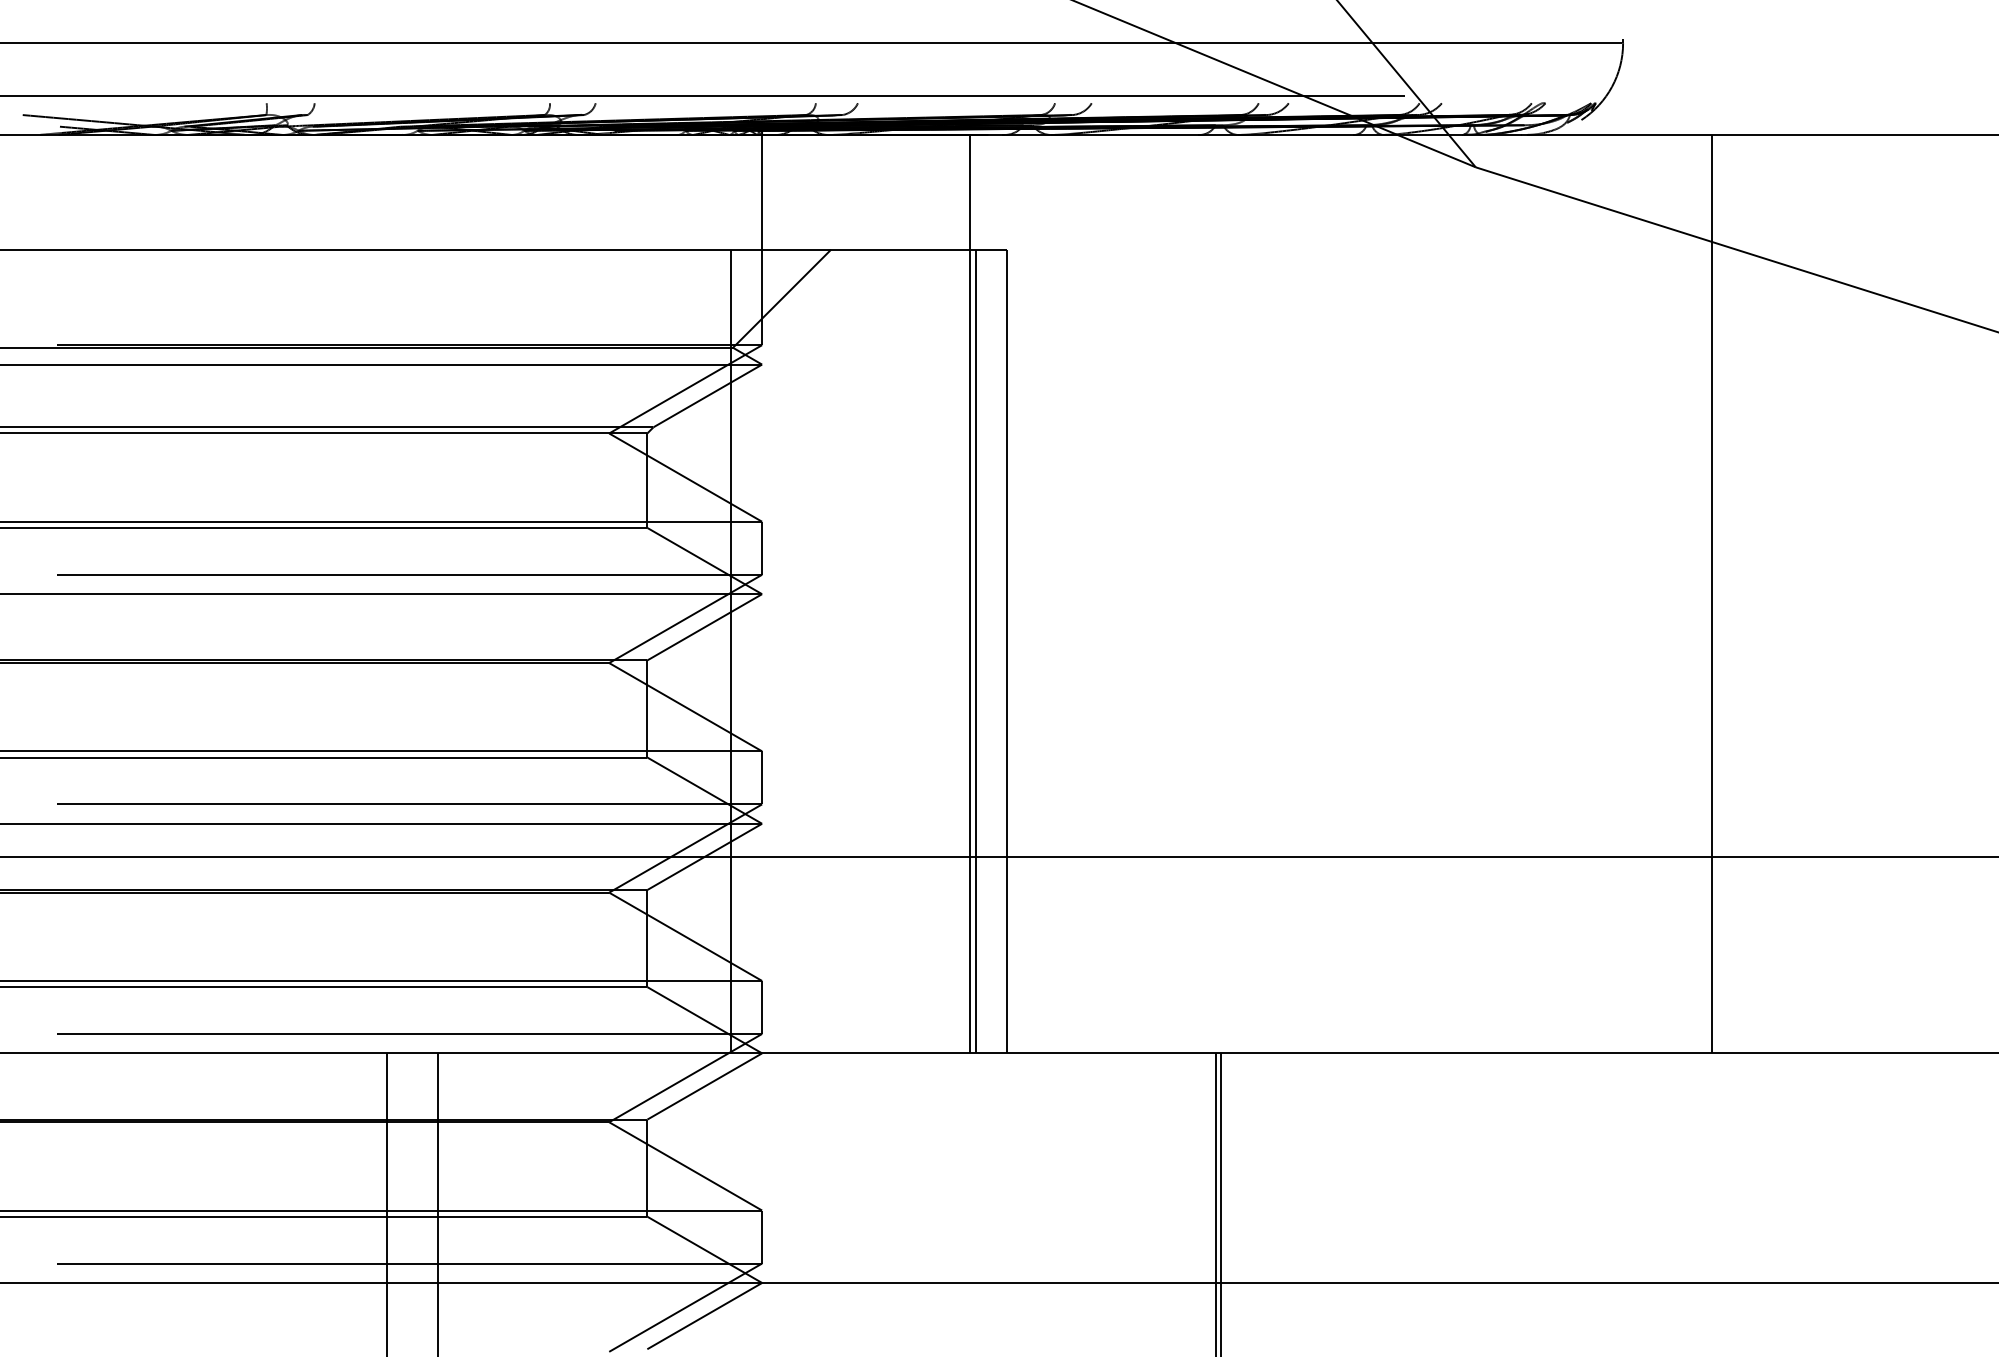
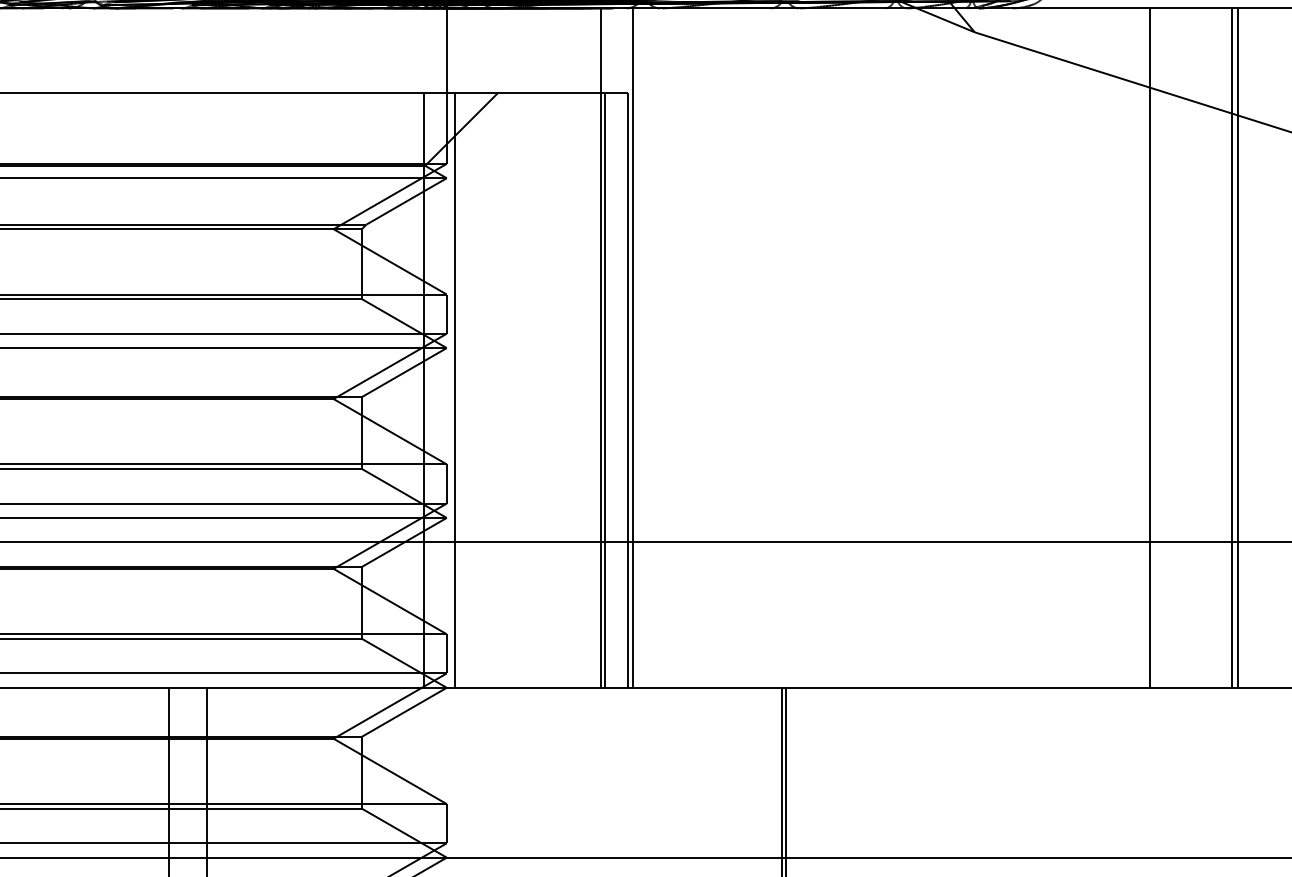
line: (1013, 594) -> (632, 348), added
line: (1823, 594) -> (1231, 348), added
line: (1831, 594) -> (1237, 348), added
line: (773, 651) -> (455, 390), added

